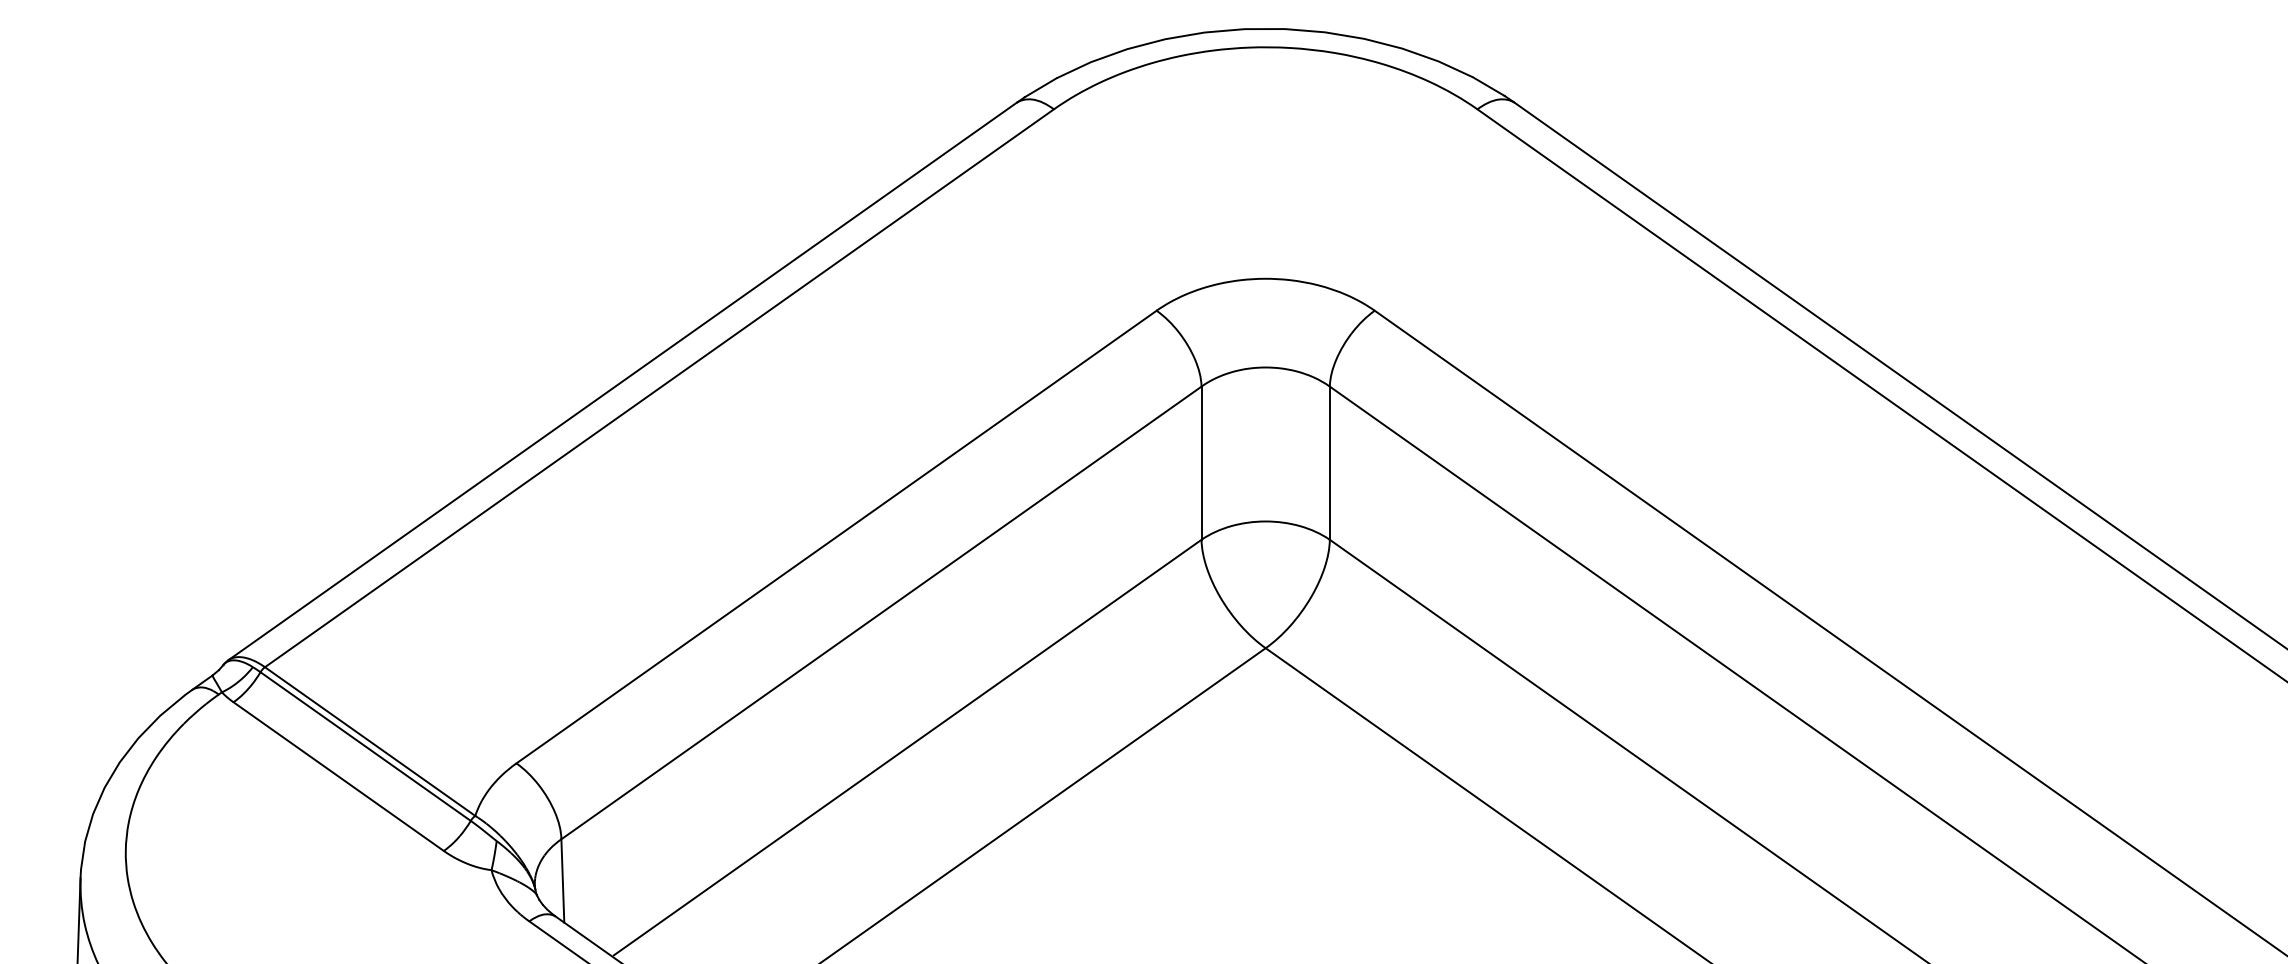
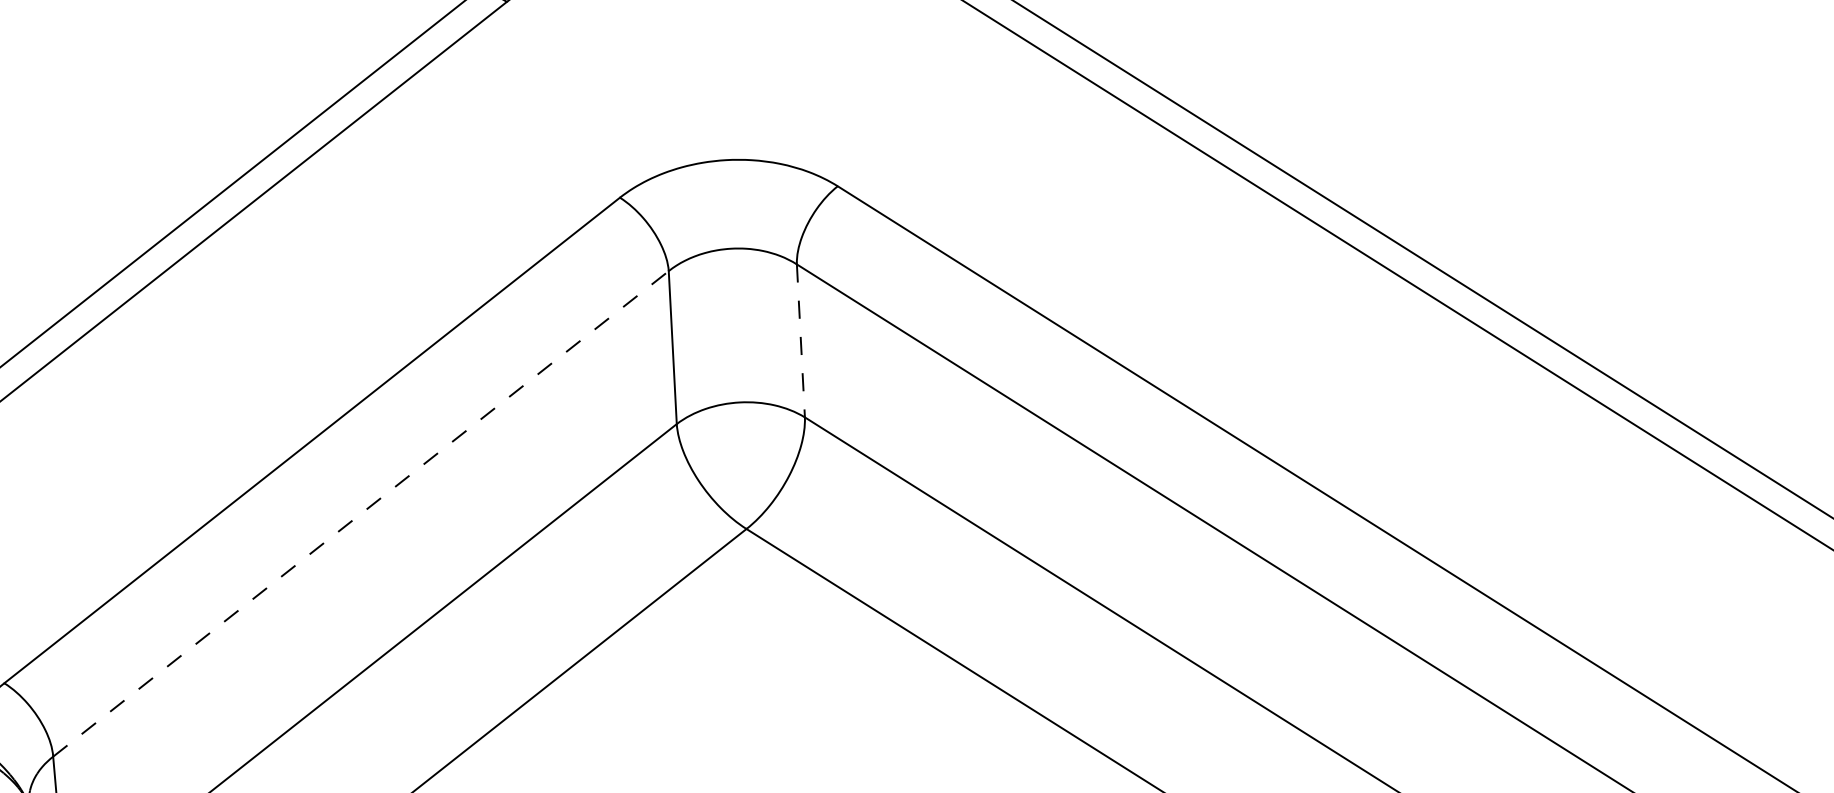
line: (1329, 463) -> (800, 341), solid -> dashed
line: (881, 612) -> (360, 513), solid -> dashed

